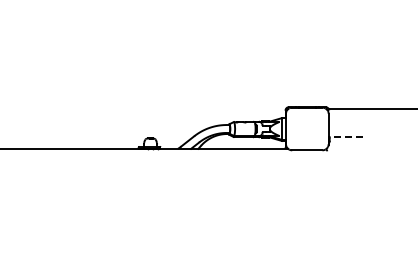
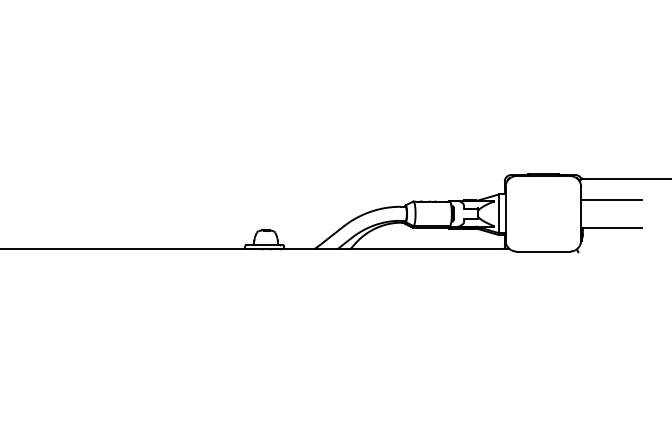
line: (345, 121) -> (610, 200), added
line: (345, 136) -> (610, 227), dashed -> solid

